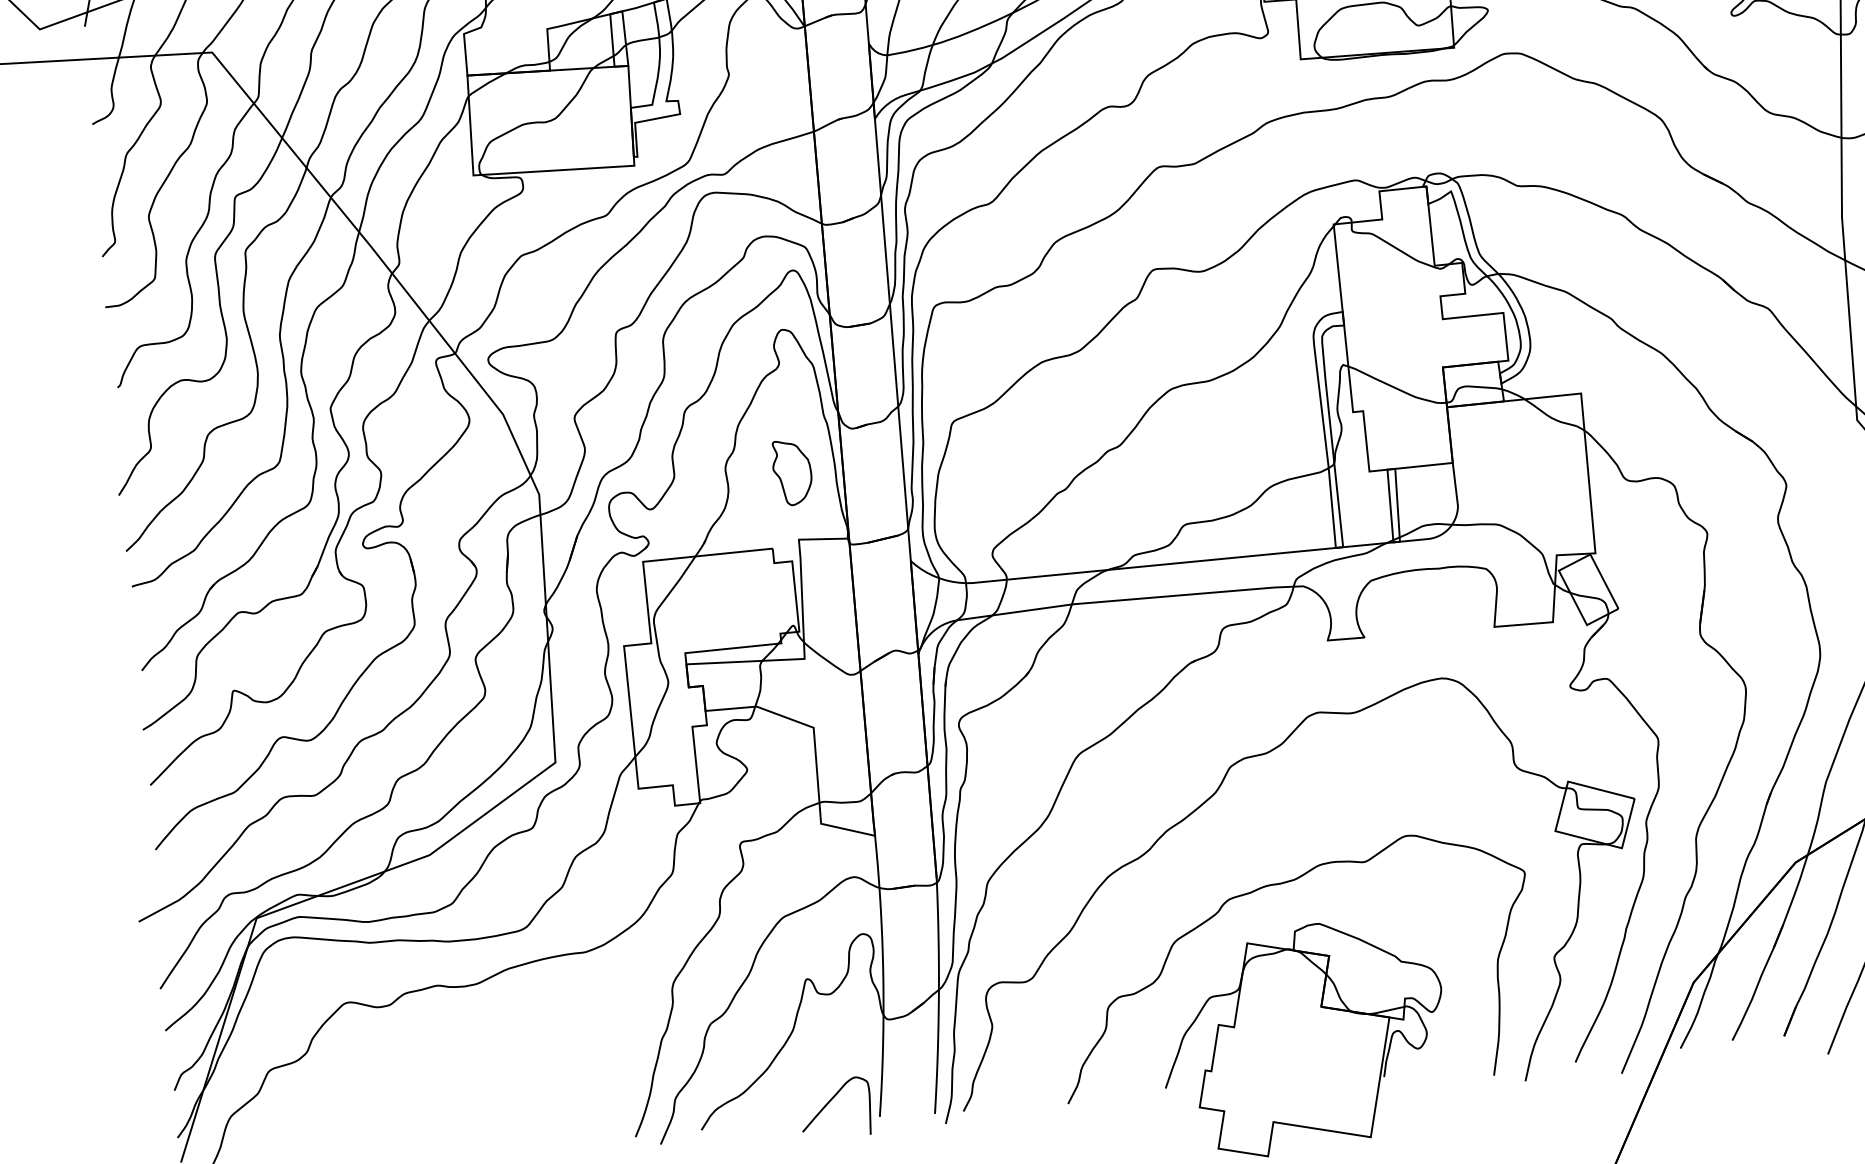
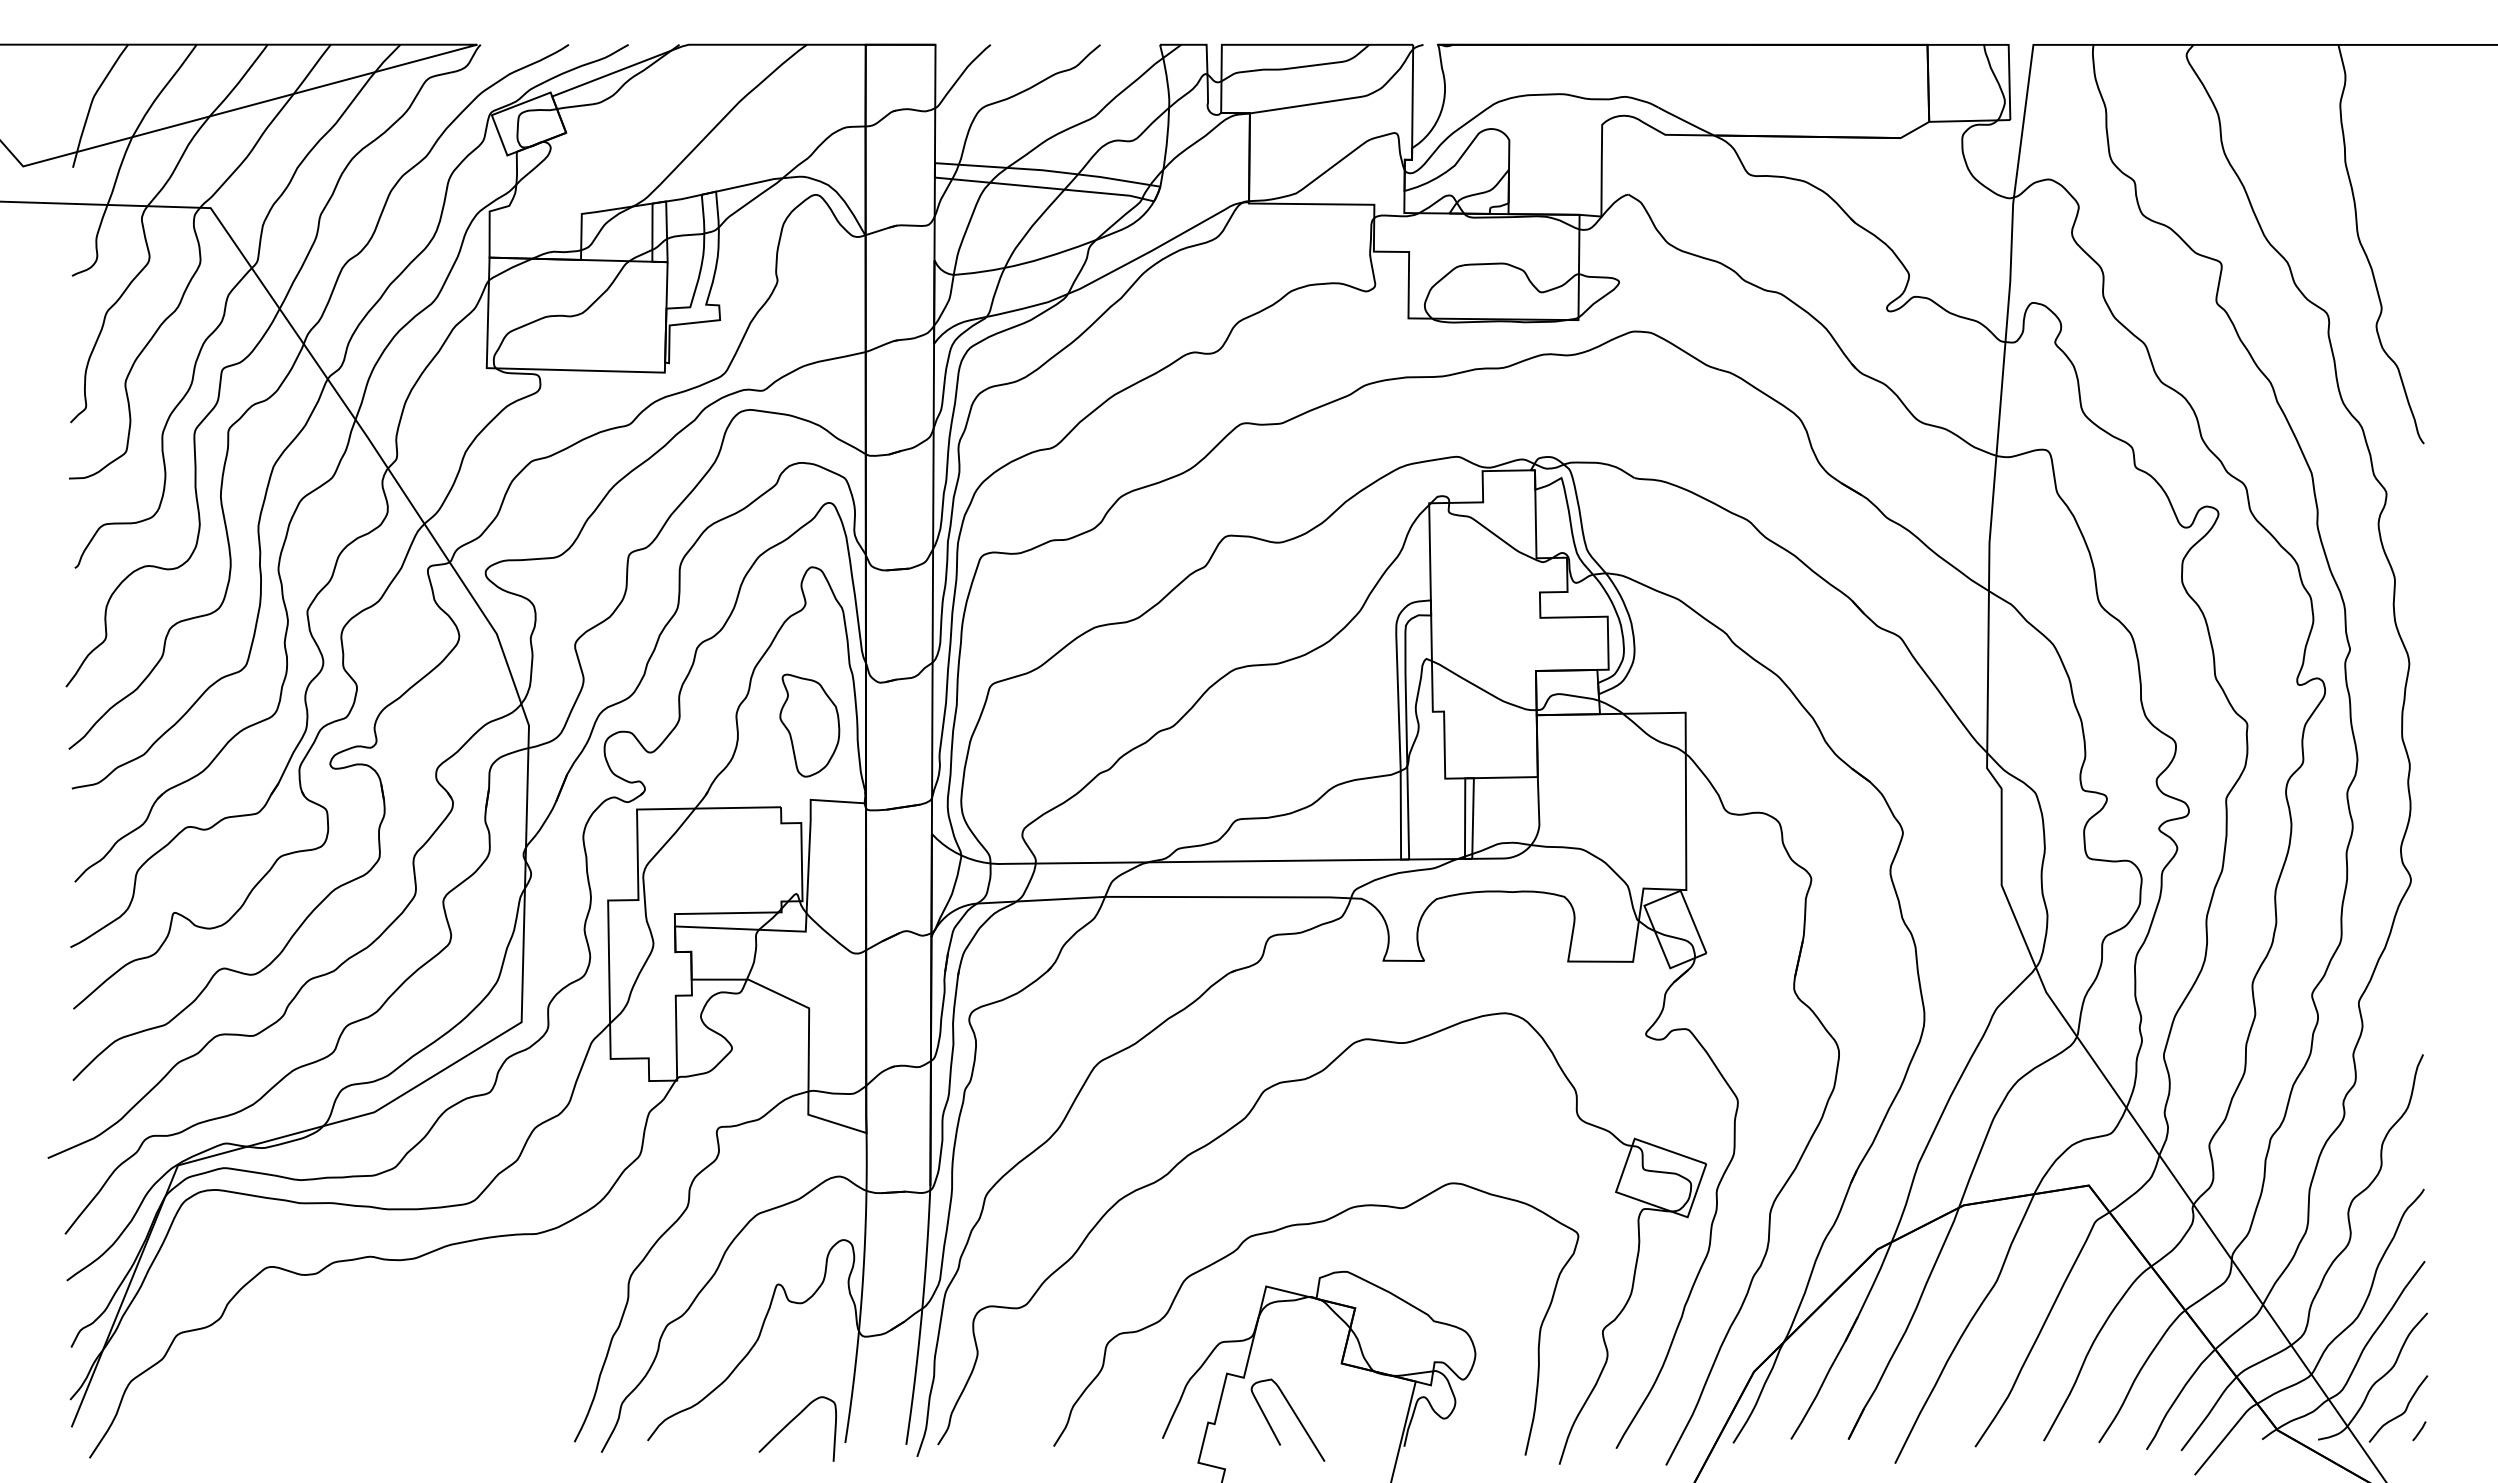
part: (792, 472) -> (809, 725), size x1.43
curve: (1281, 1055) -> (1293, 1413), added

